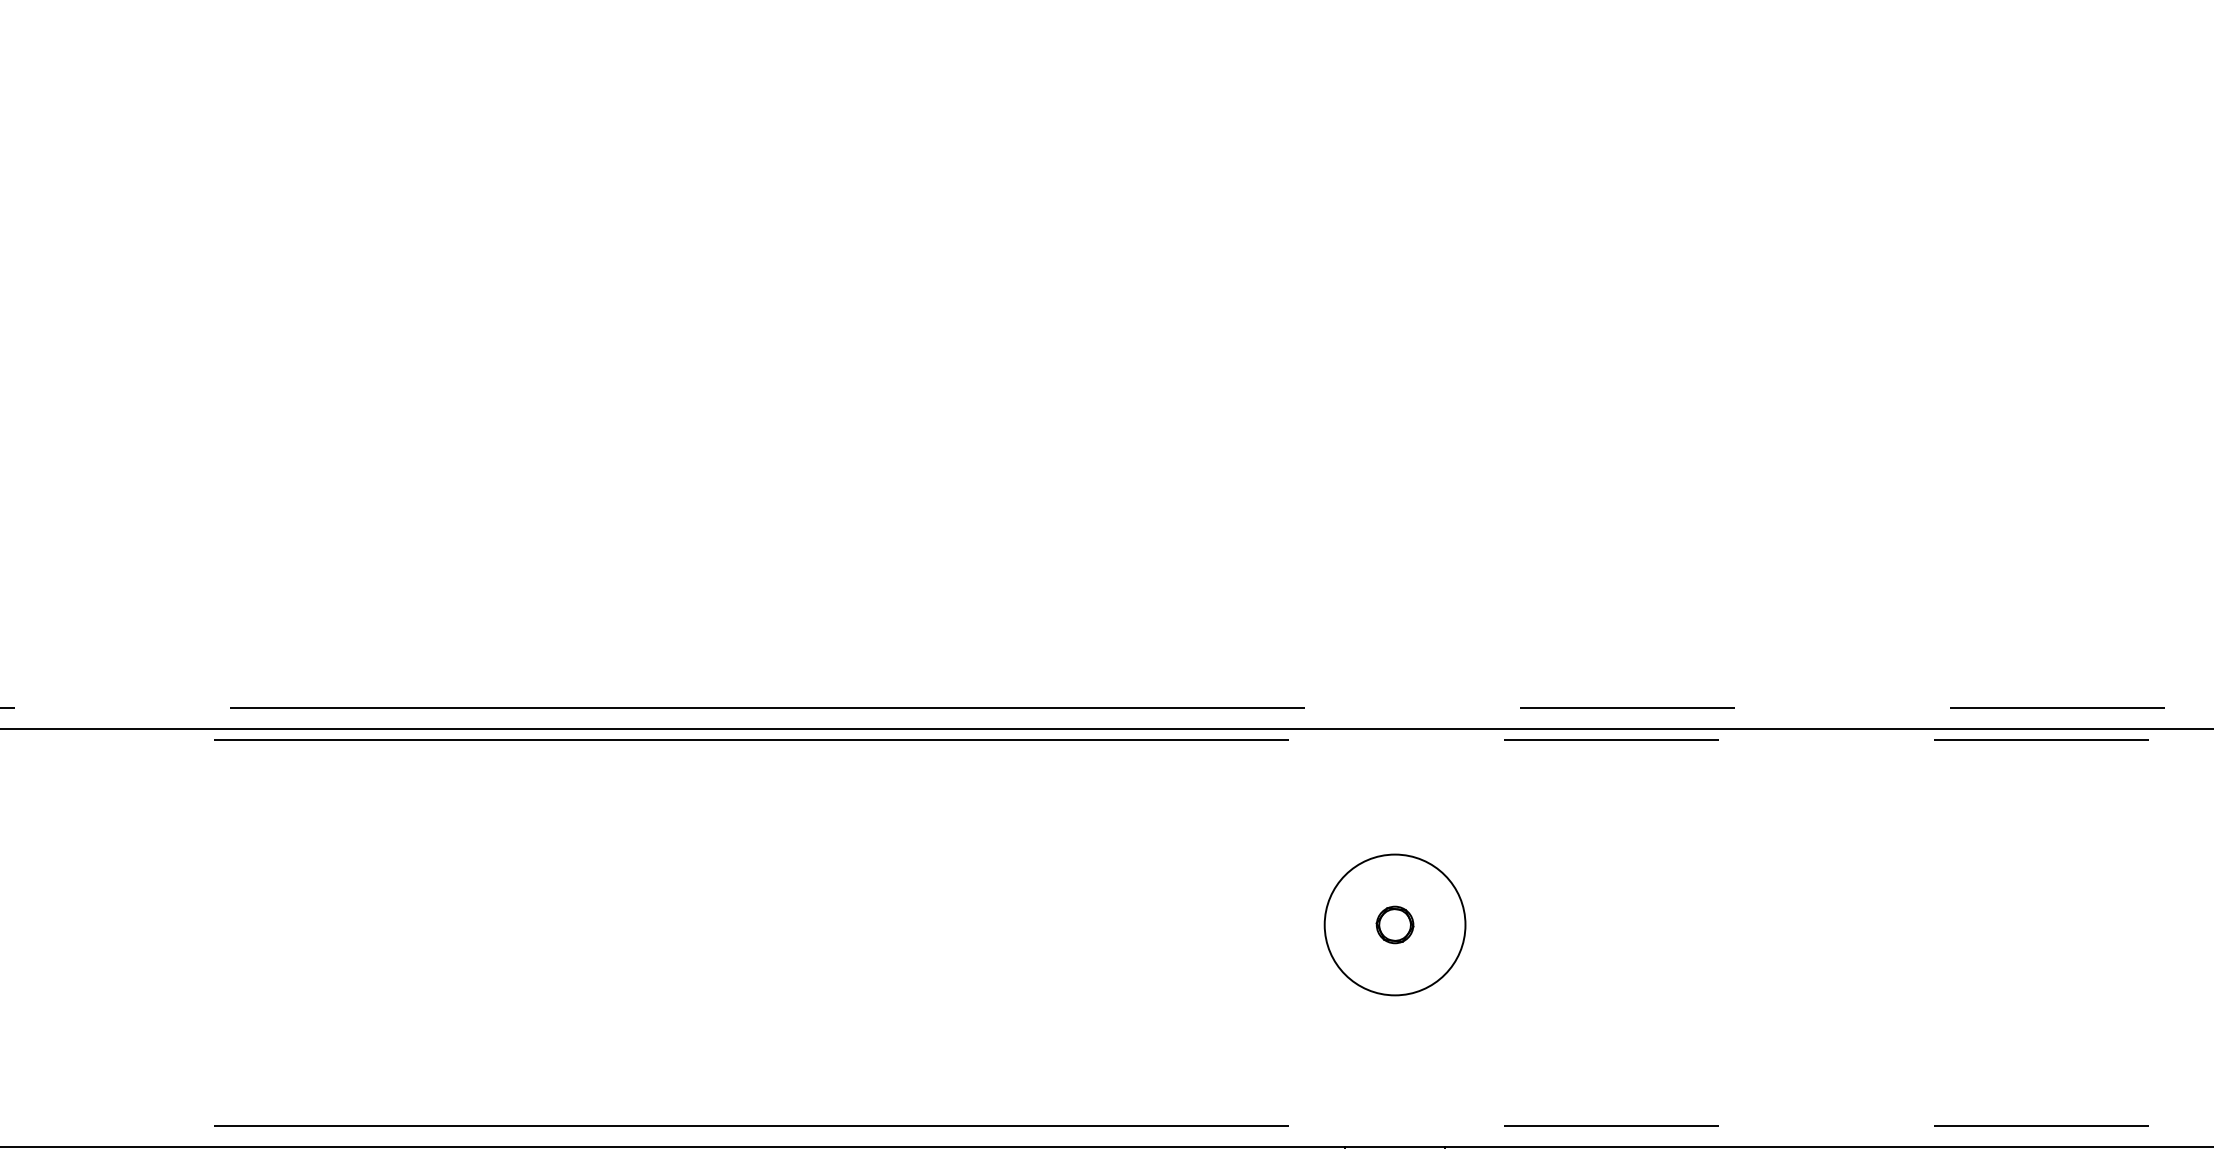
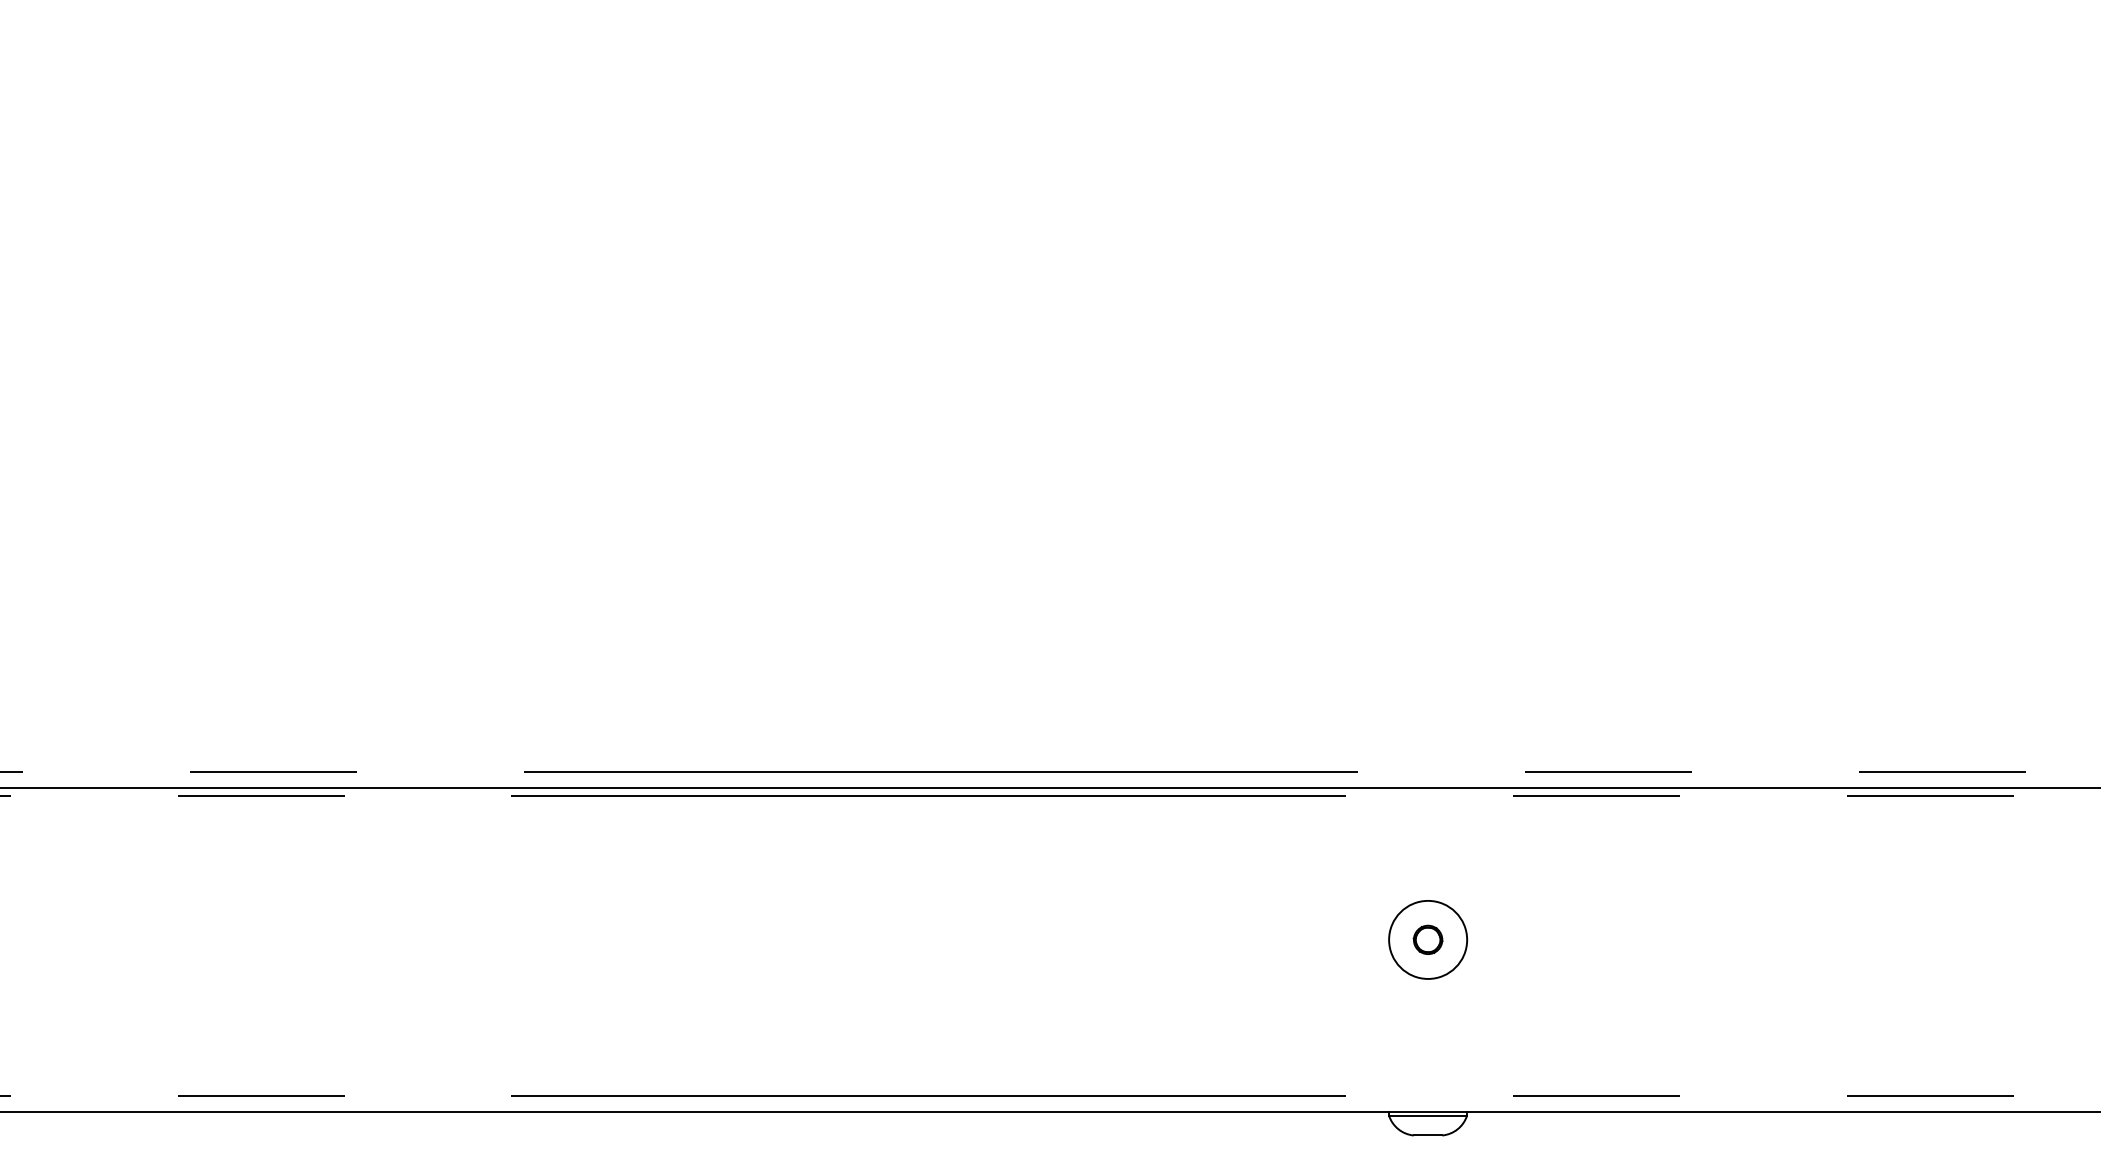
circle: (1395, 924) -> (1428, 939), size x0.71

